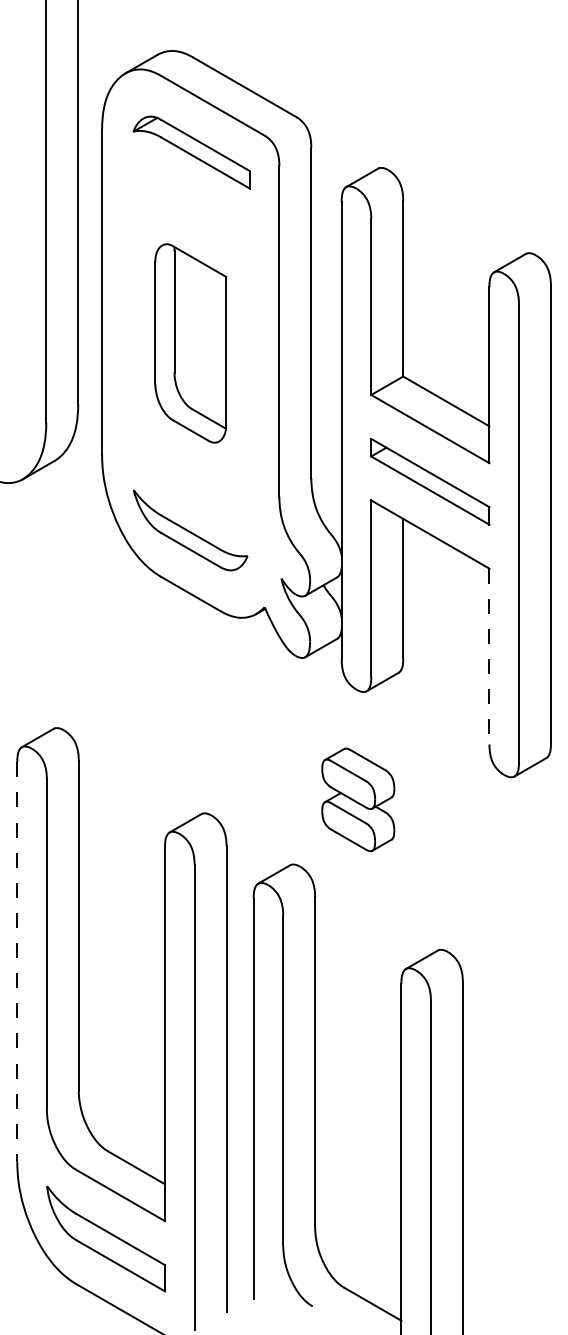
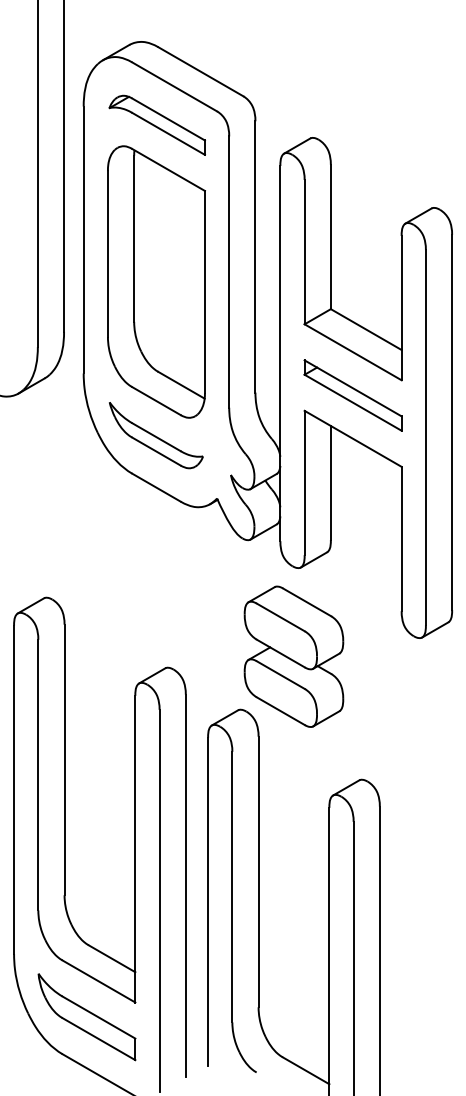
part: (190, 342) -> (156, 281), size x1.67
line: (489, 657) -> (401, 539), dashed -> solid
part: (357, 799) -> (293, 656), size x1.67
line: (17, 962) -> (14, 790), dashed -> solid

